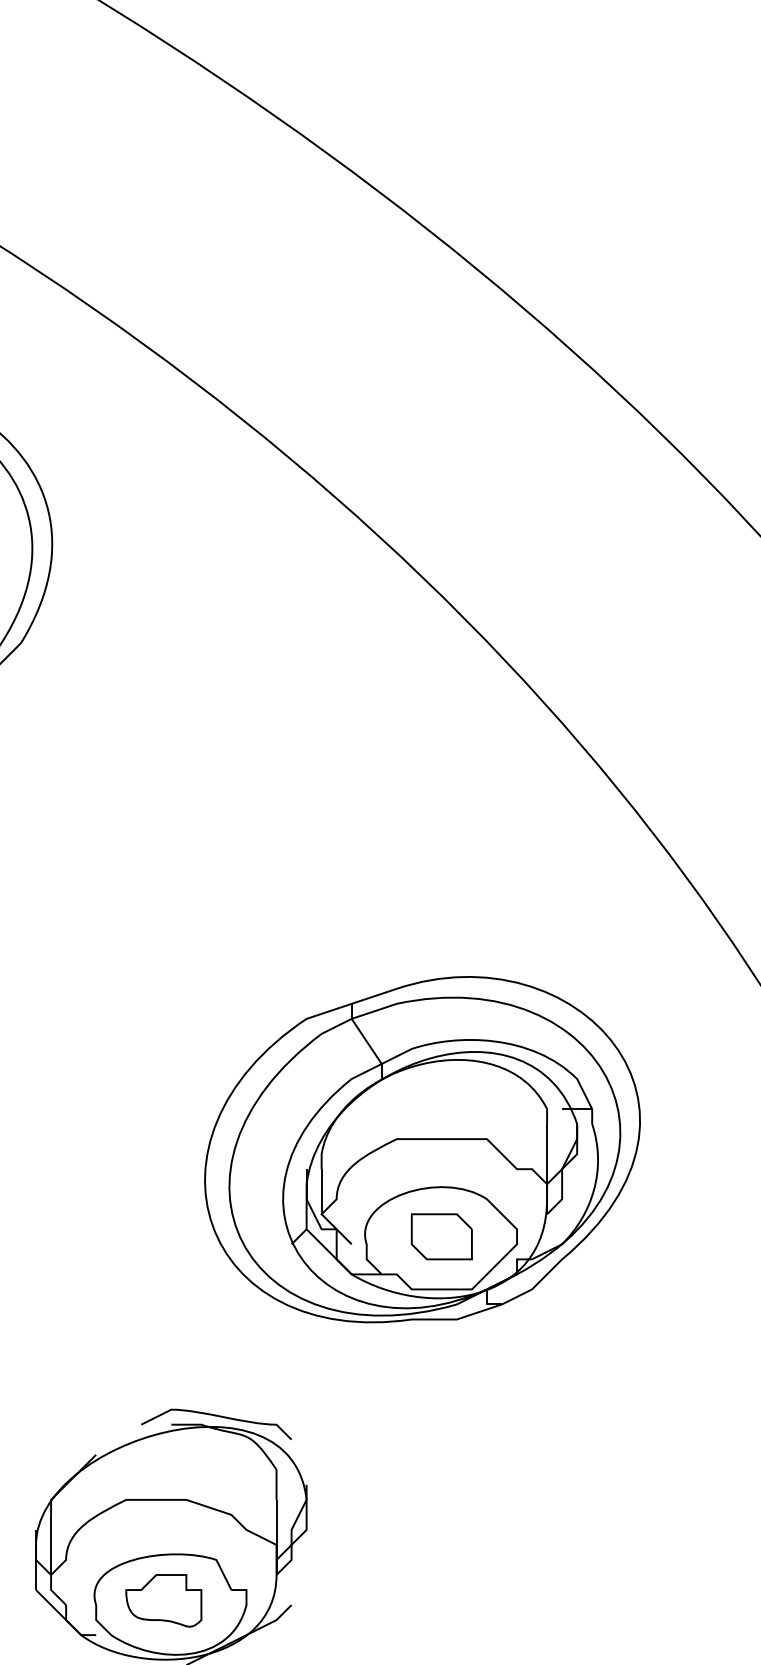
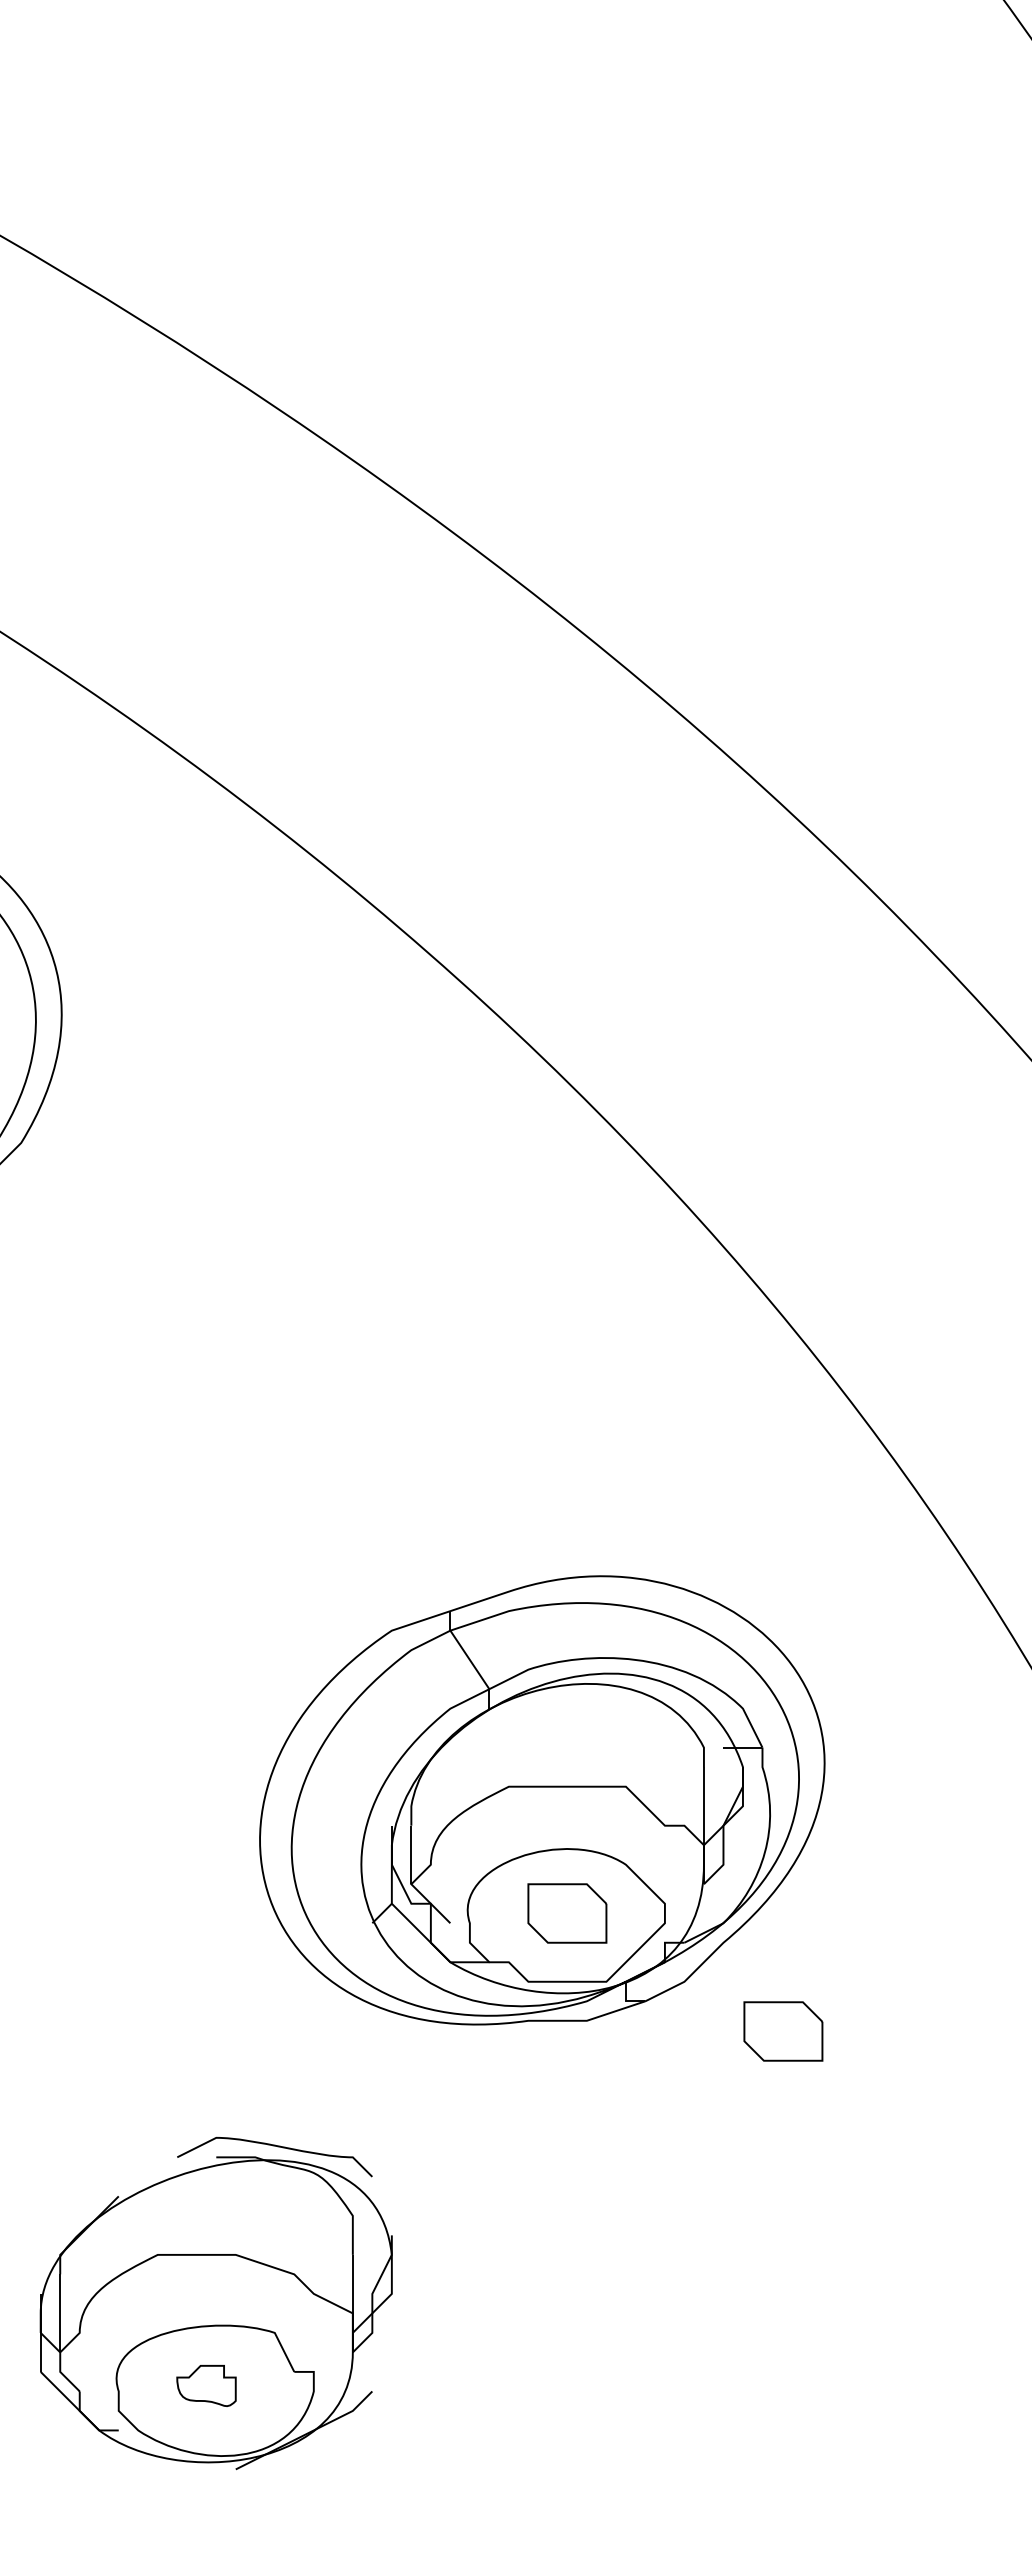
part: (608, 1327) -> (783, 2031), added
part: (163, 1600) -> (206, 2385), size x0.6

